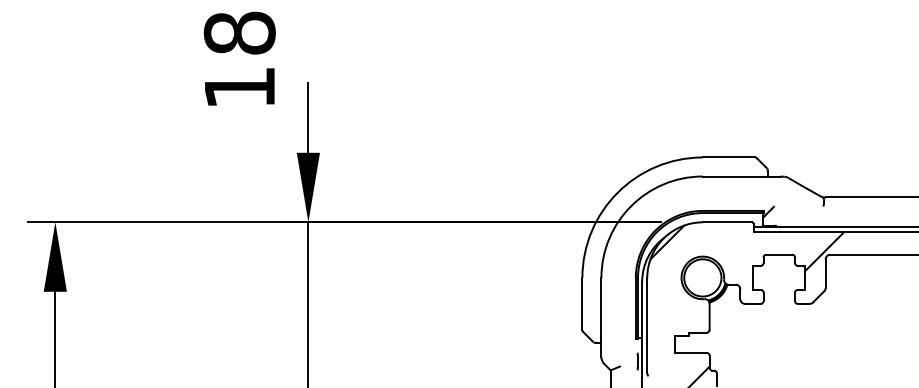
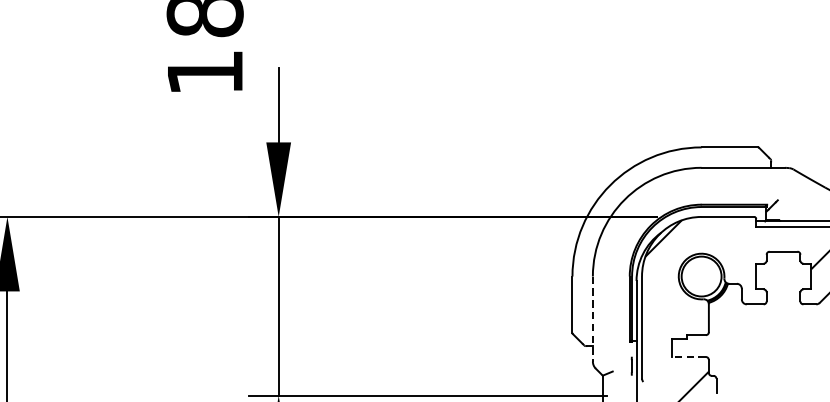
line: (601, 317) -> (592, 318), solid -> dashed
line: (690, 352) -> (688, 356), solid -> dashed

